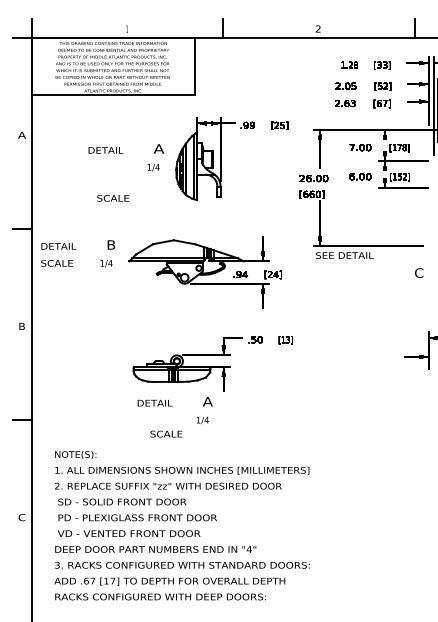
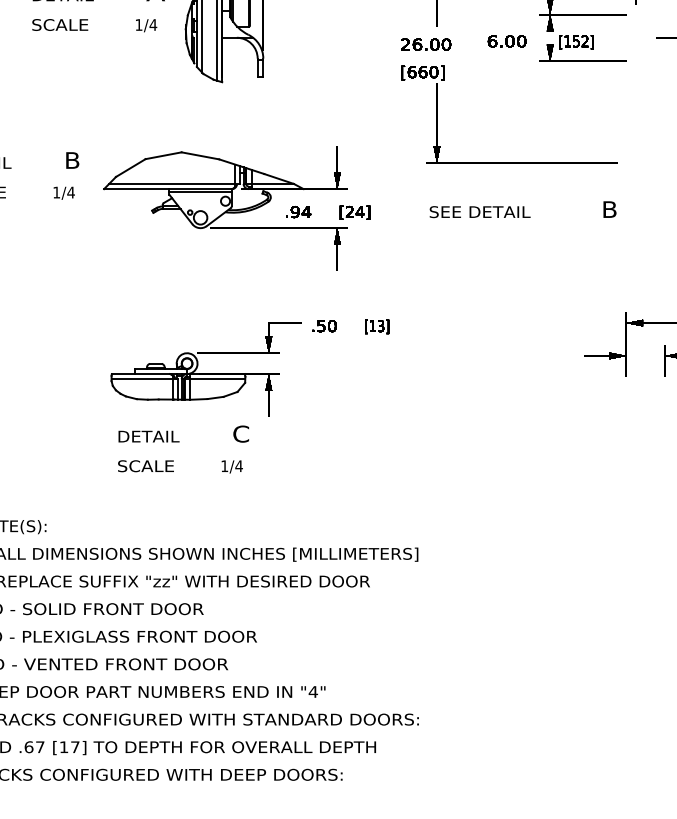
text: (113, 198) -> (60, 25), moved
text: (344, 255) -> (479, 212), moved
text: (419, 272) -> (610, 208), C -> B
text: (207, 401) -> (240, 433), A -> C
text: (166, 433) -> (146, 465), moved

